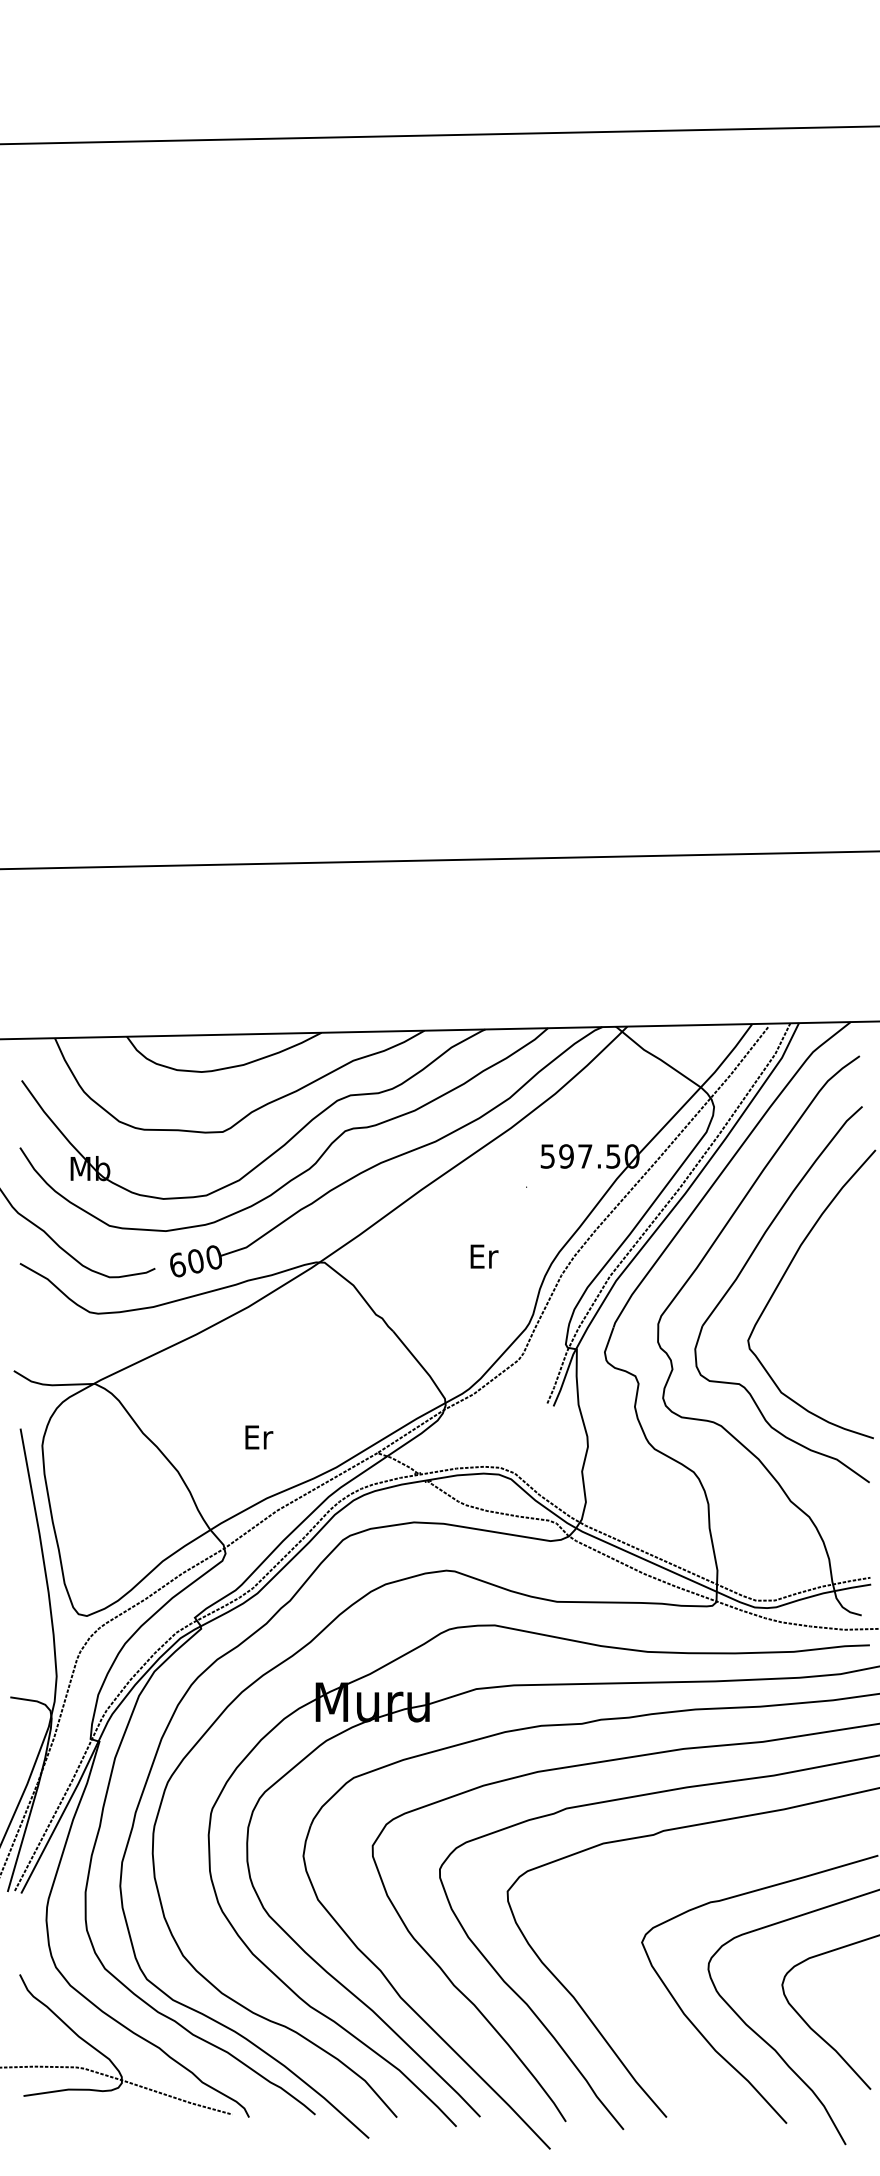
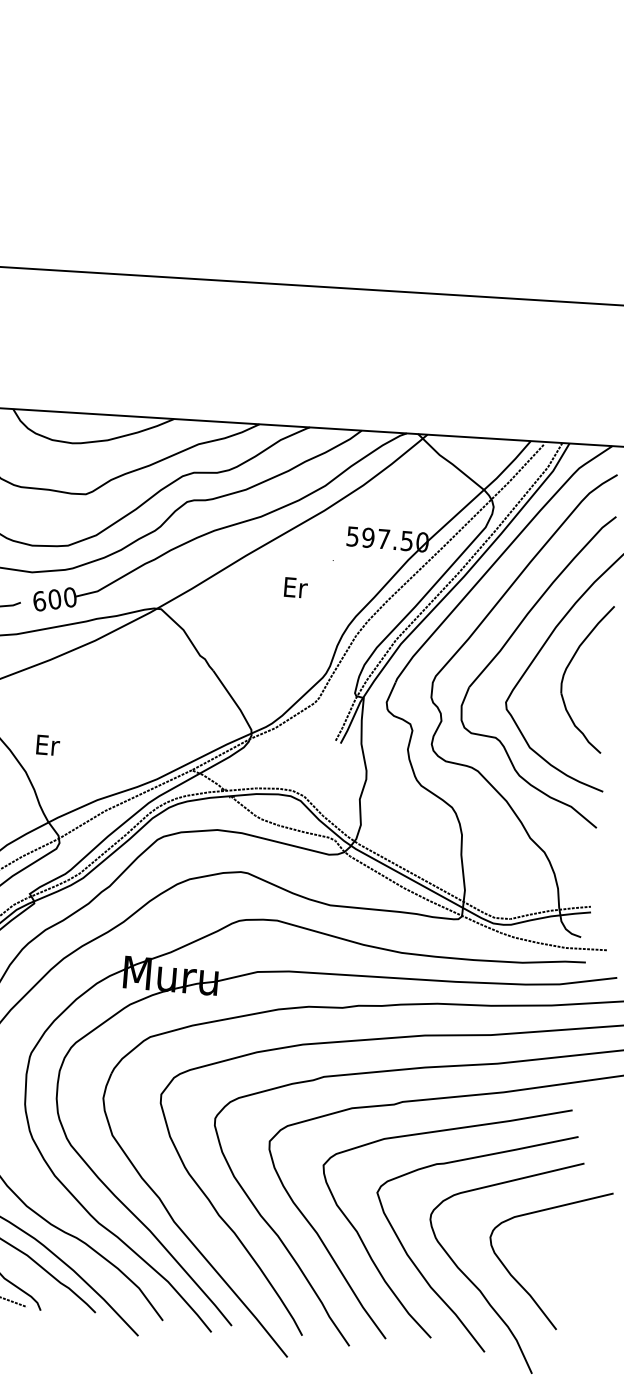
text: (484, 1256) -> (296, 587), moved
part: (819, 1292) -> (568, 667), added
text: (259, 1437) -> (48, 745), moved
curve: (641, 2020) -> (371, 1257), added

